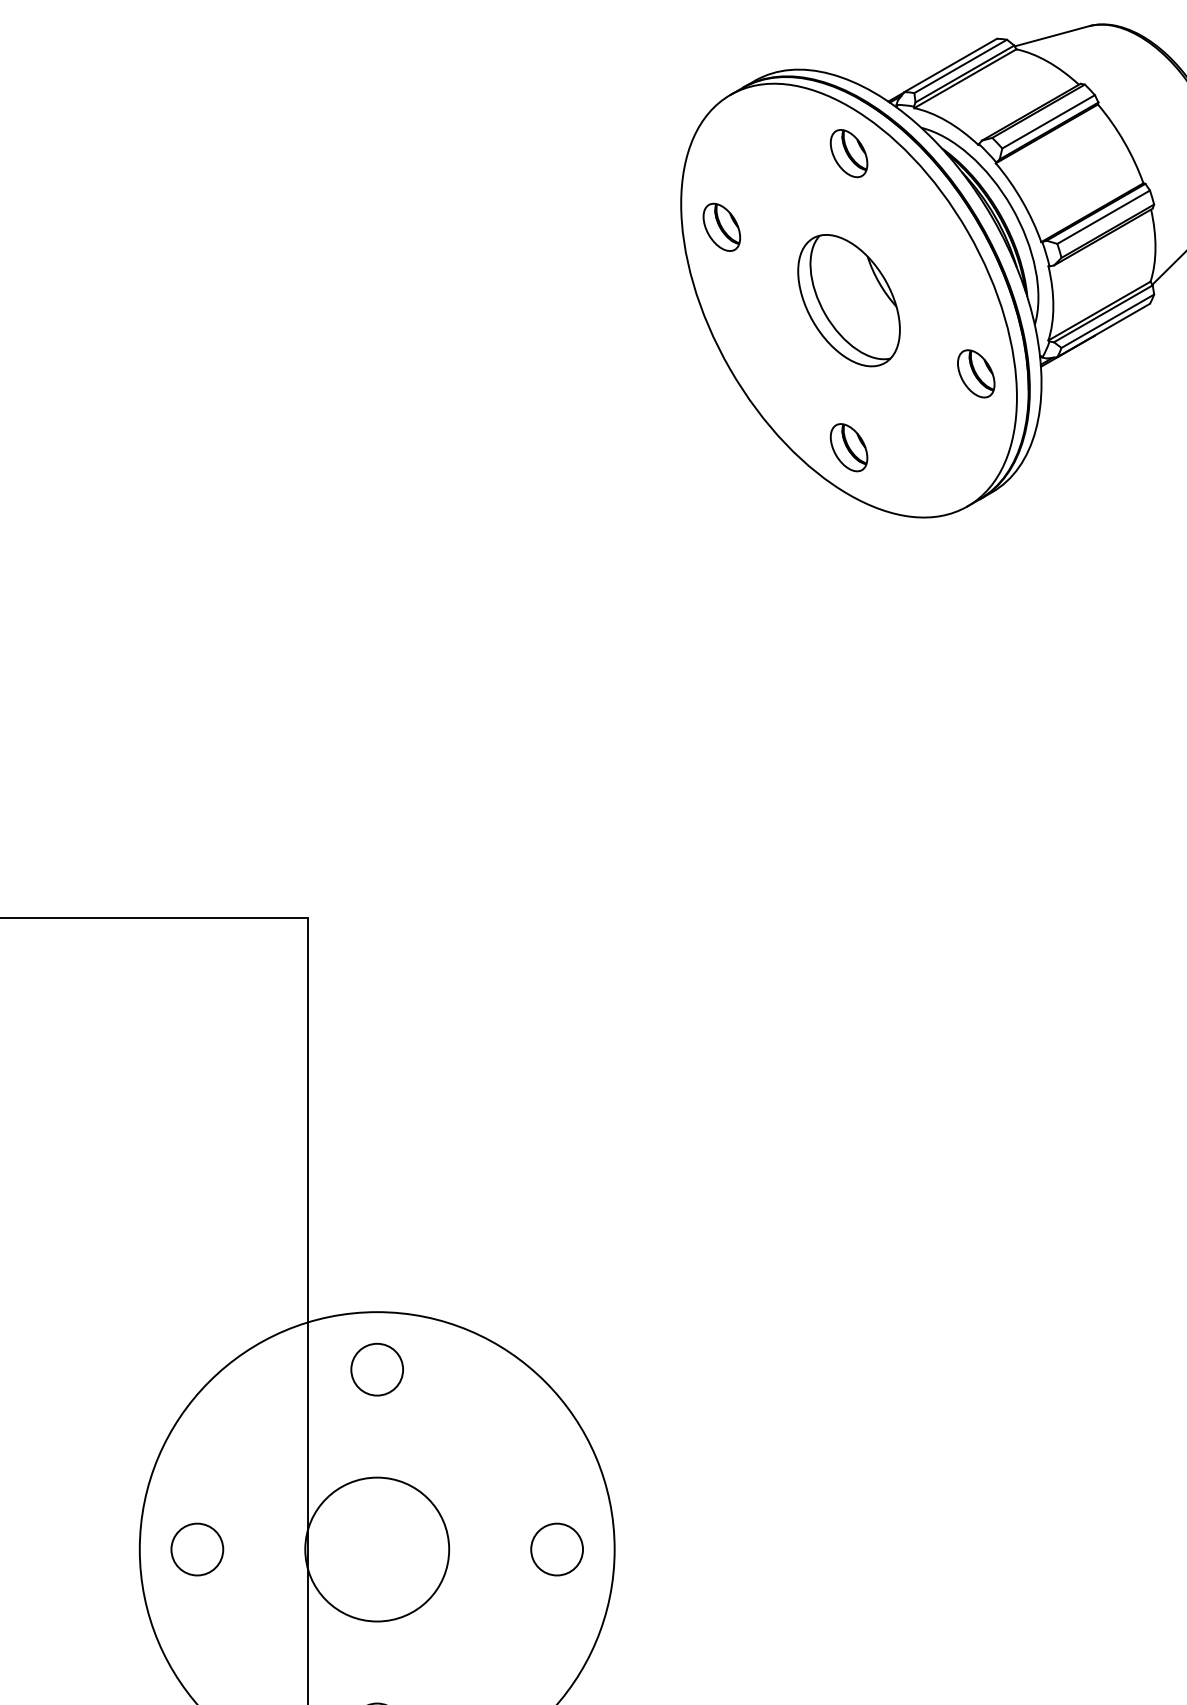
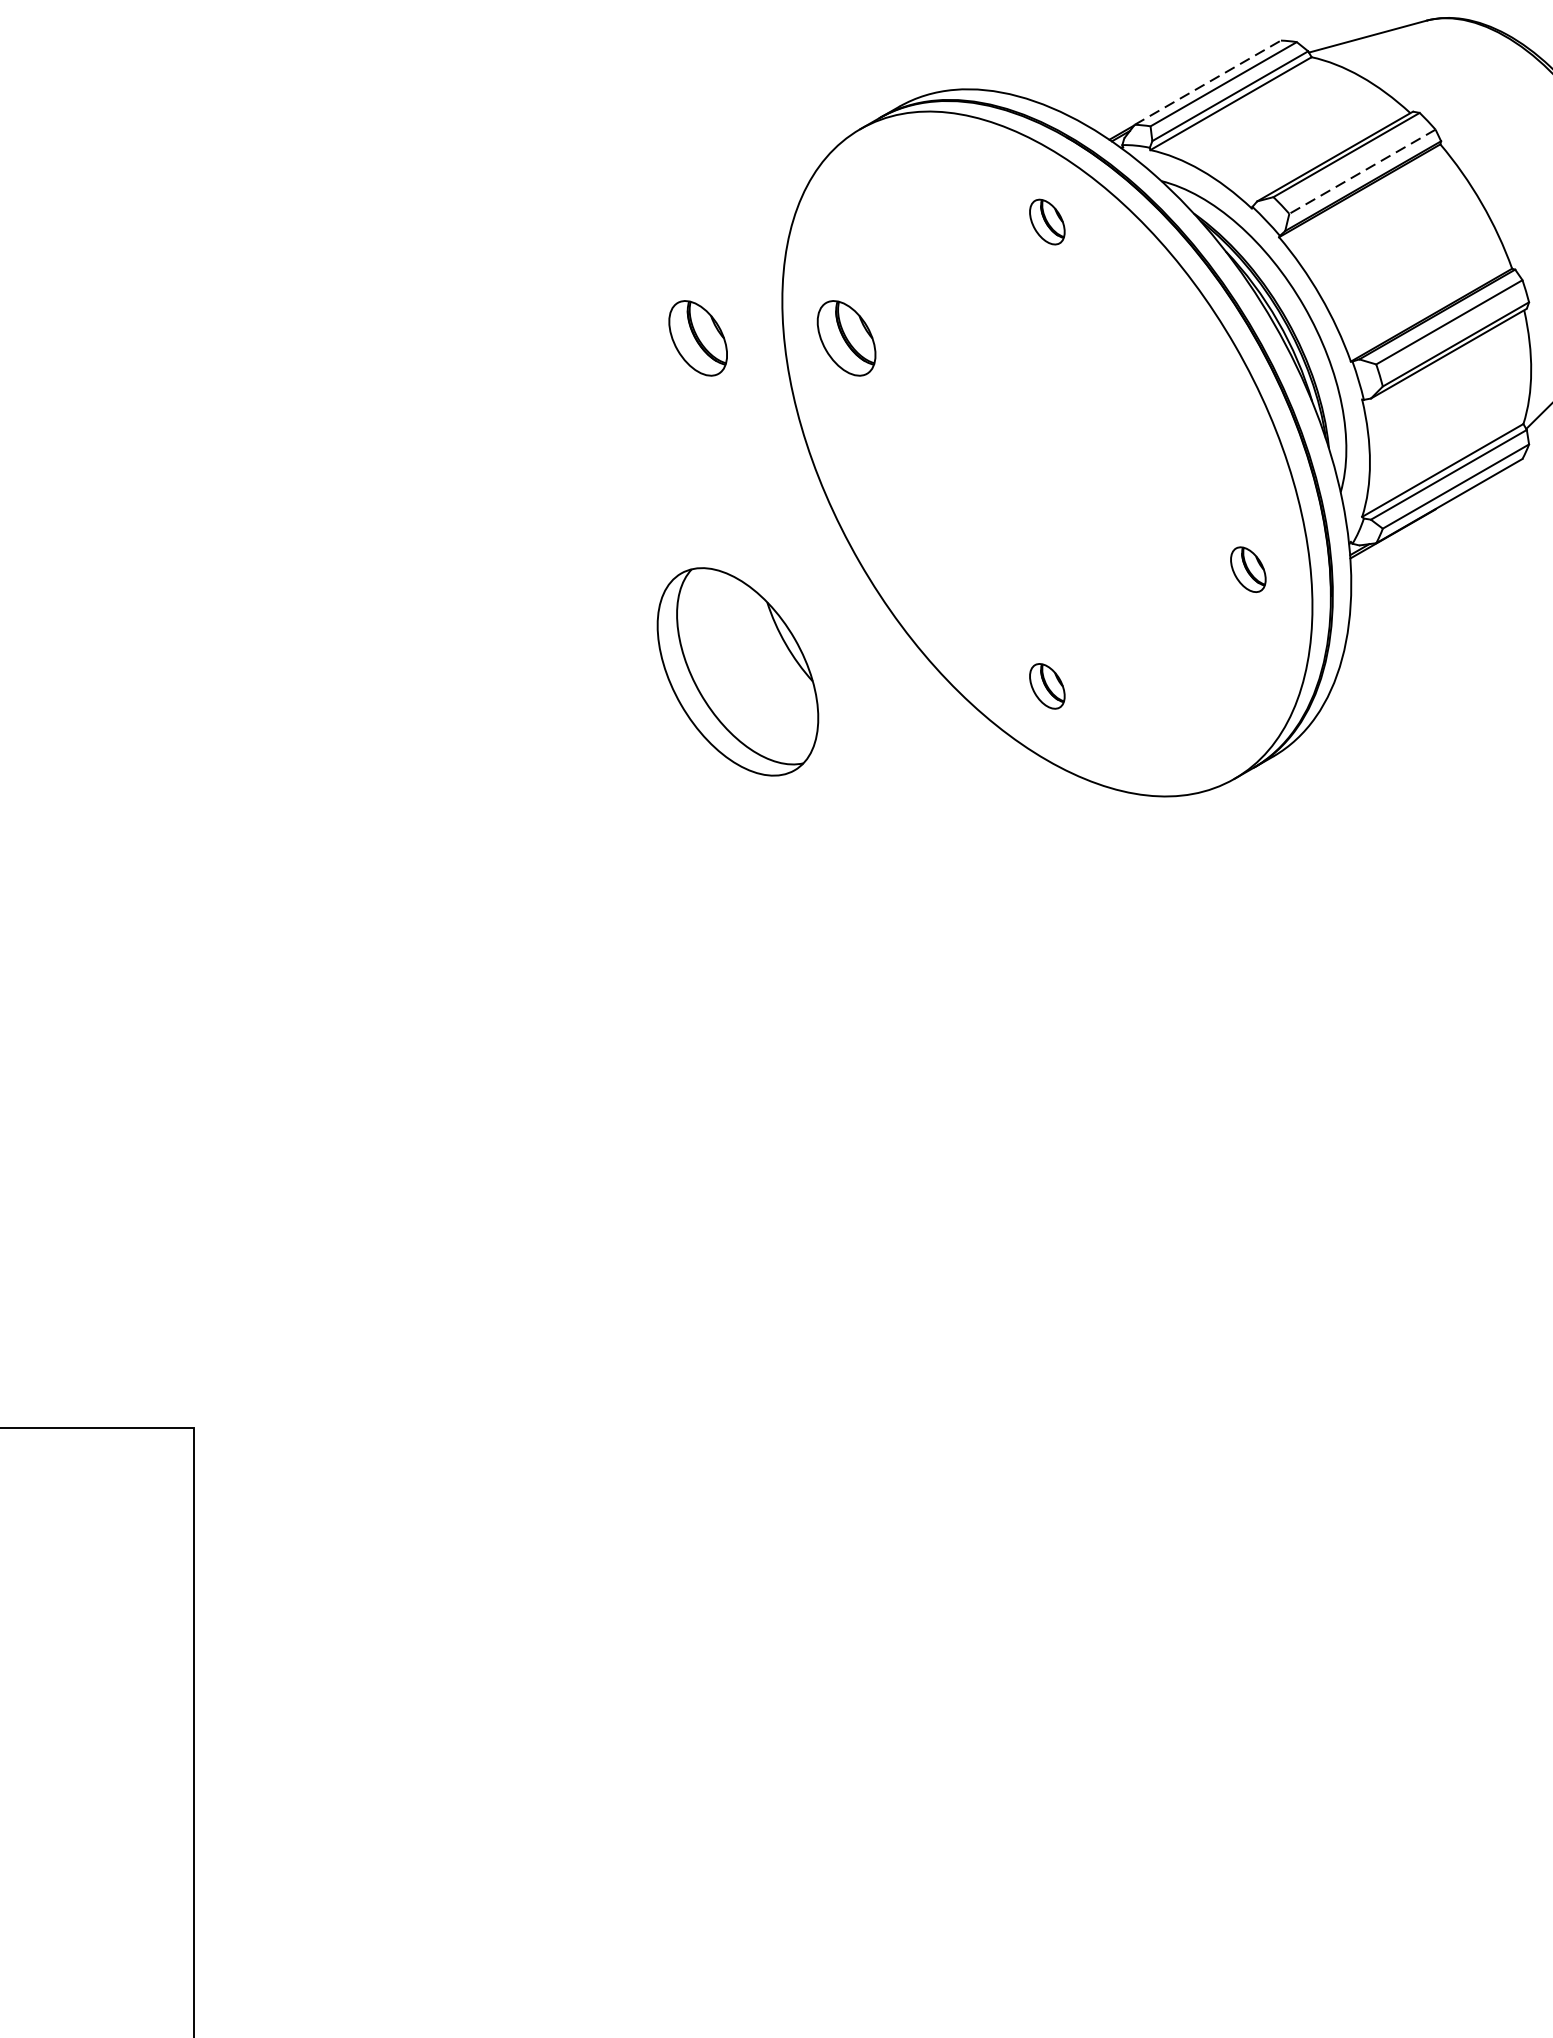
line: (951, 65) -> (1209, 82), solid -> dashed
line: (1048, 122) -> (1362, 172), solid -> dashed
part: (848, 153) -> (1046, 221), size x0.6
part: (627, 226) -> (697, 336), added
part: (848, 300) -> (737, 671), moved
part: (976, 373) -> (1248, 569), size x0.6
part: (848, 447) -> (1046, 685), size x0.6

